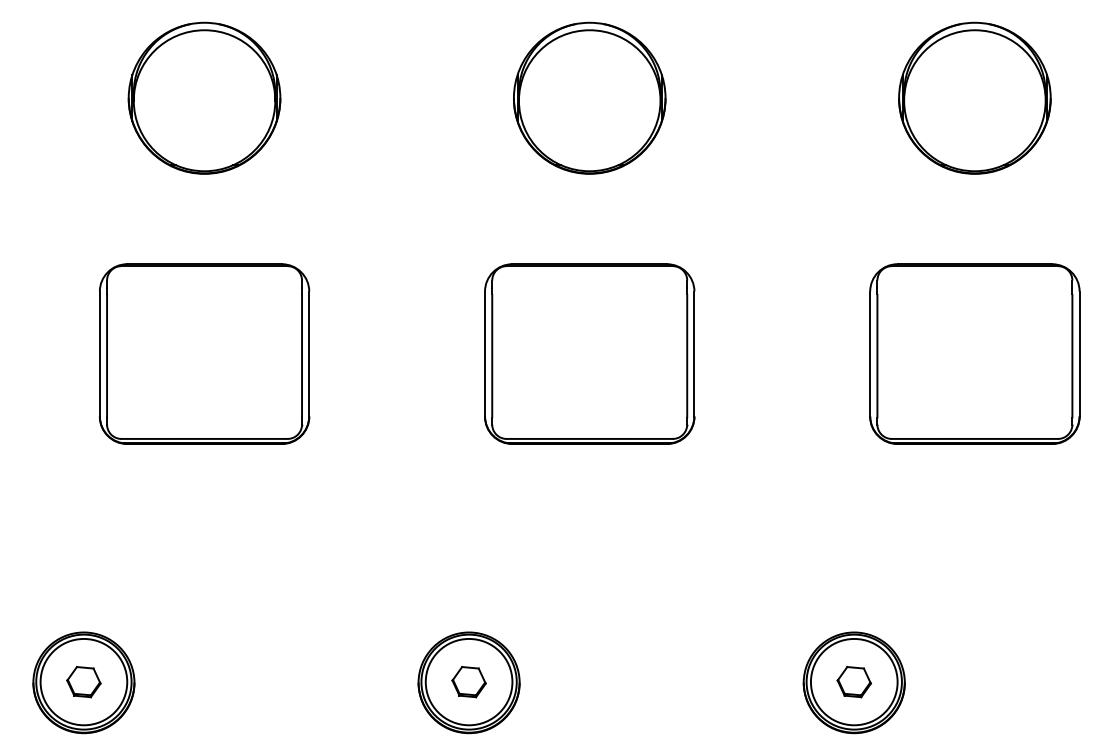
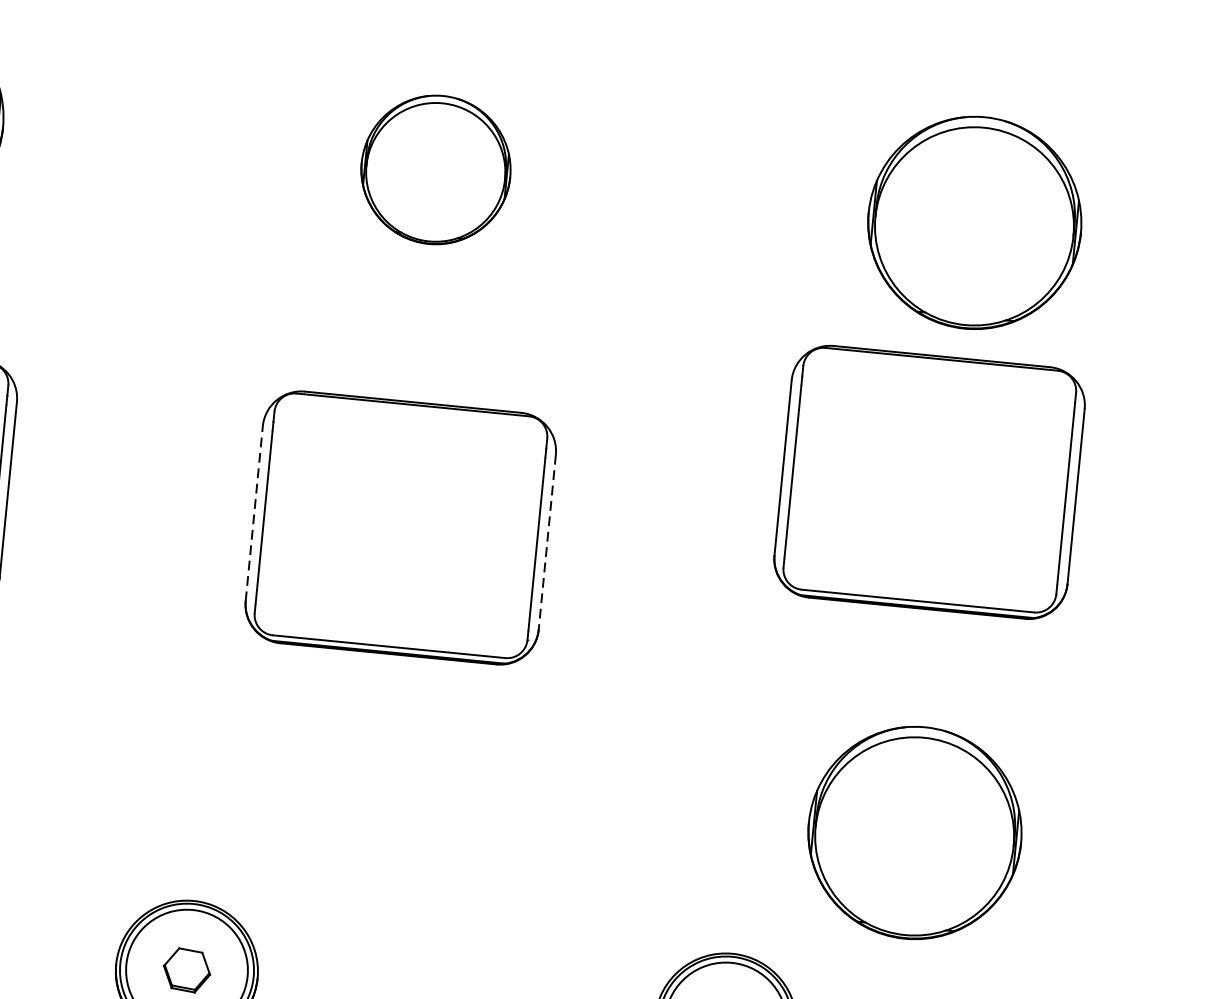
part: (589, 97) -> (435, 168), size x0.7
part: (974, 353) -> (929, 481), moved
line: (485, 354) -> (254, 514), solid -> dashed
line: (694, 354) -> (547, 542), solid -> dashed
part: (974, 533) -> (914, 831), added

